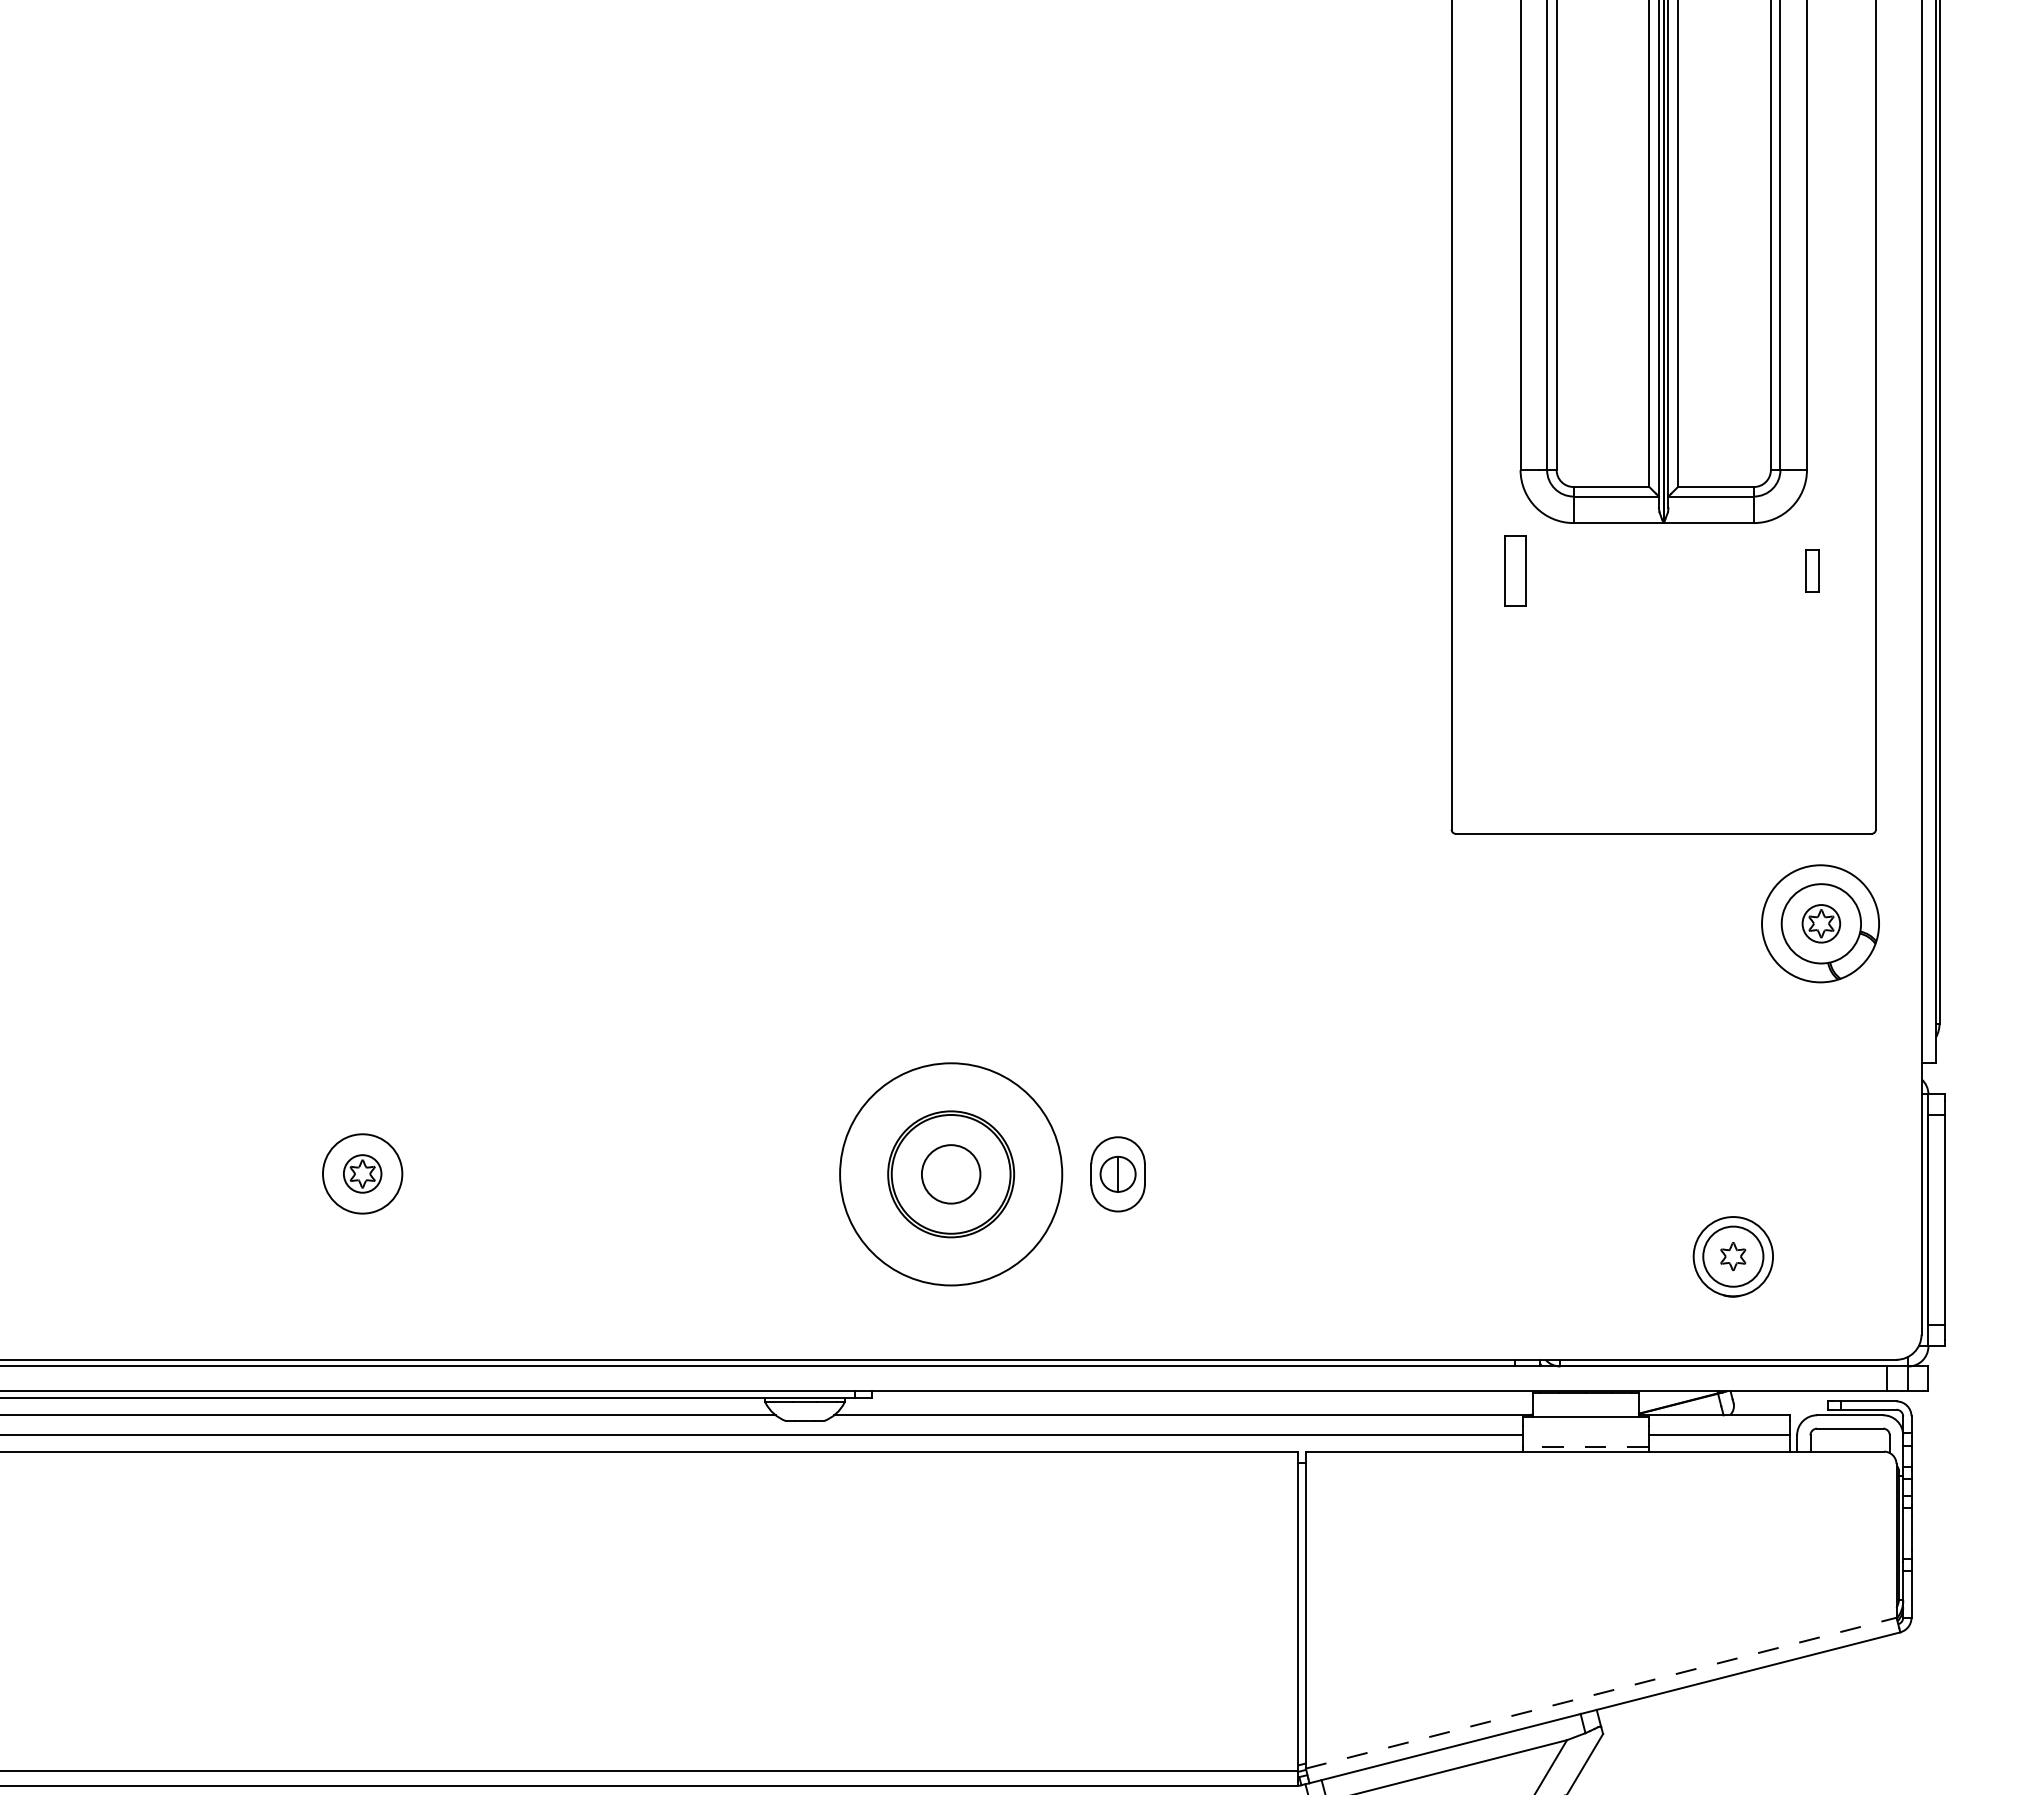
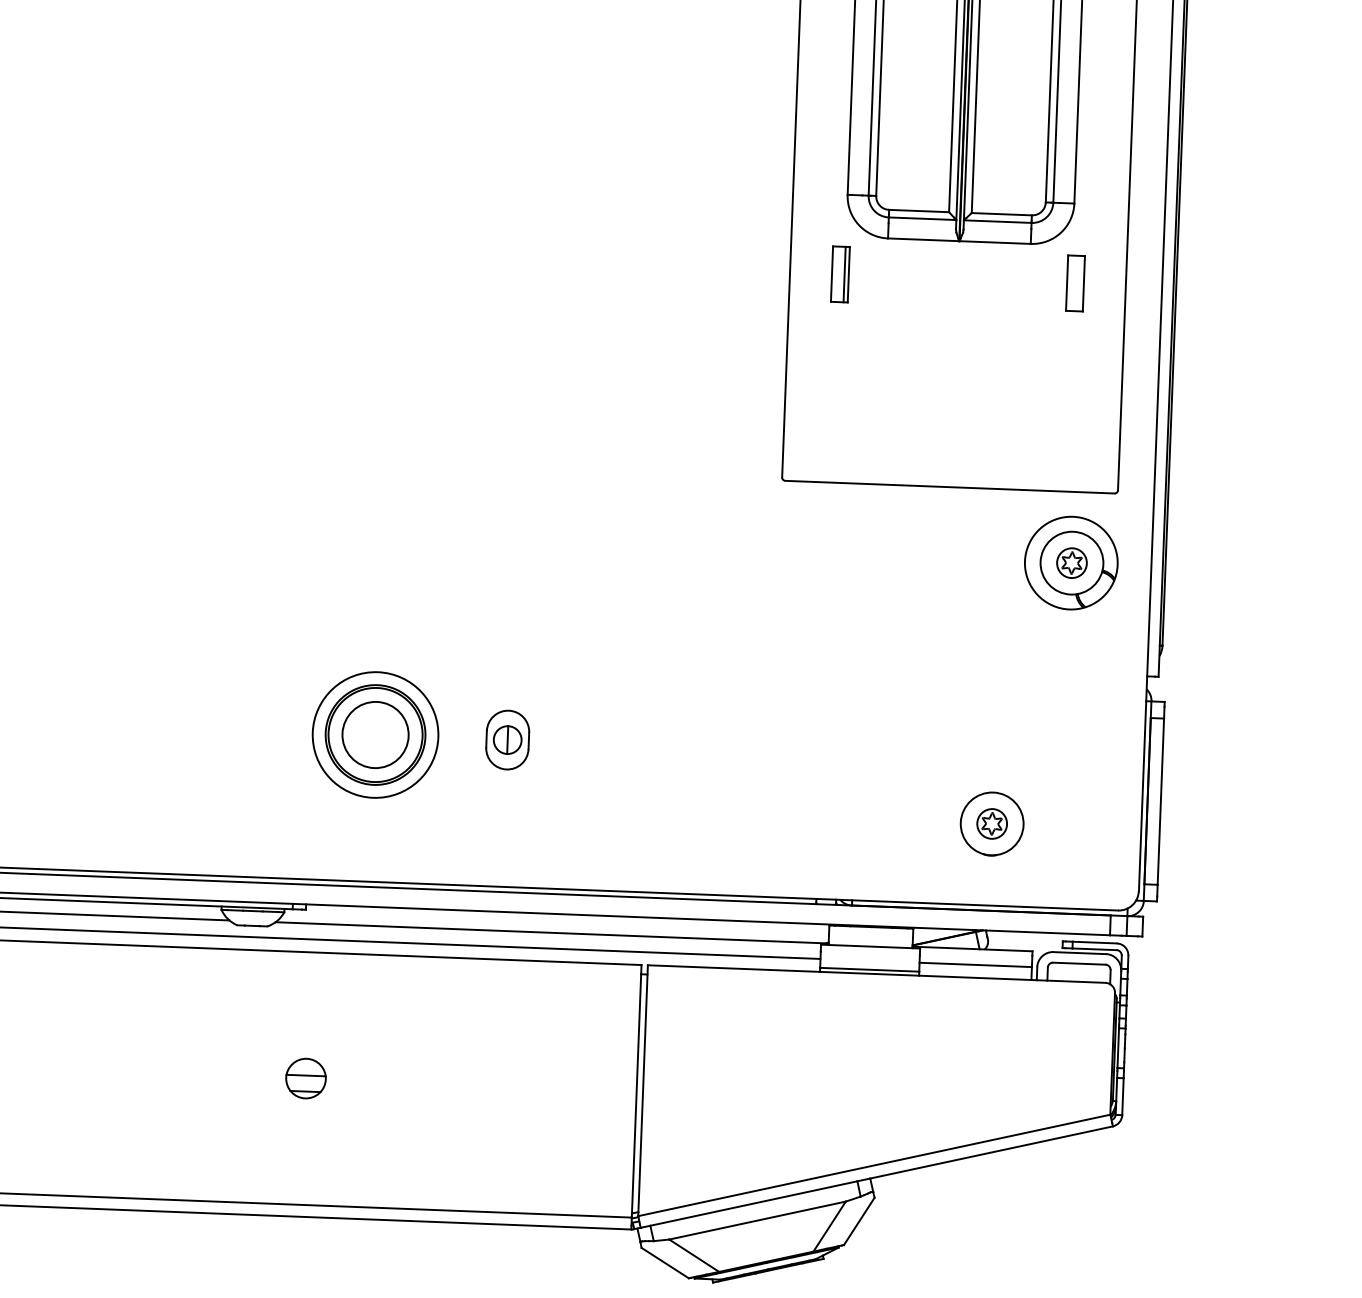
line: (1520, 570) -> (844, 274), added
part: (1812, 570) -> (1075, 283), size x1.67
circle: (950, 1174) -> (375, 735), size x0.71
circle: (950, 1174) -> (375, 735), size x1.43
circle: (1733, 1256) -> (992, 823), size x0.62
line: (1585, 1446) -> (869, 969), dashed -> solid
part: (879, 1611) -> (305, 1078), added
line: (1601, 1693) -> (874, 1165), dashed -> solid

